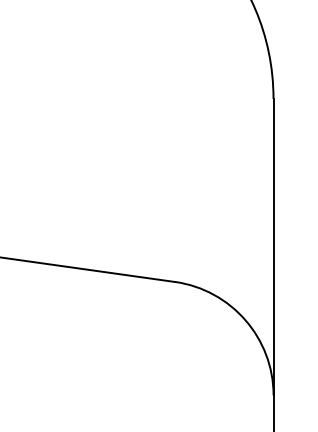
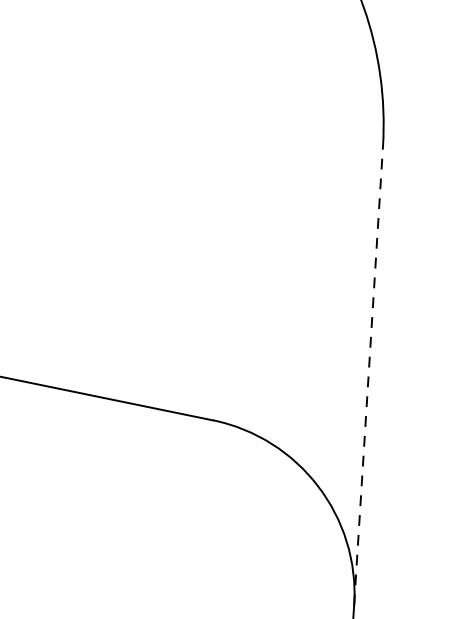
line: (273, 246) -> (368, 375), solid -> dashed

